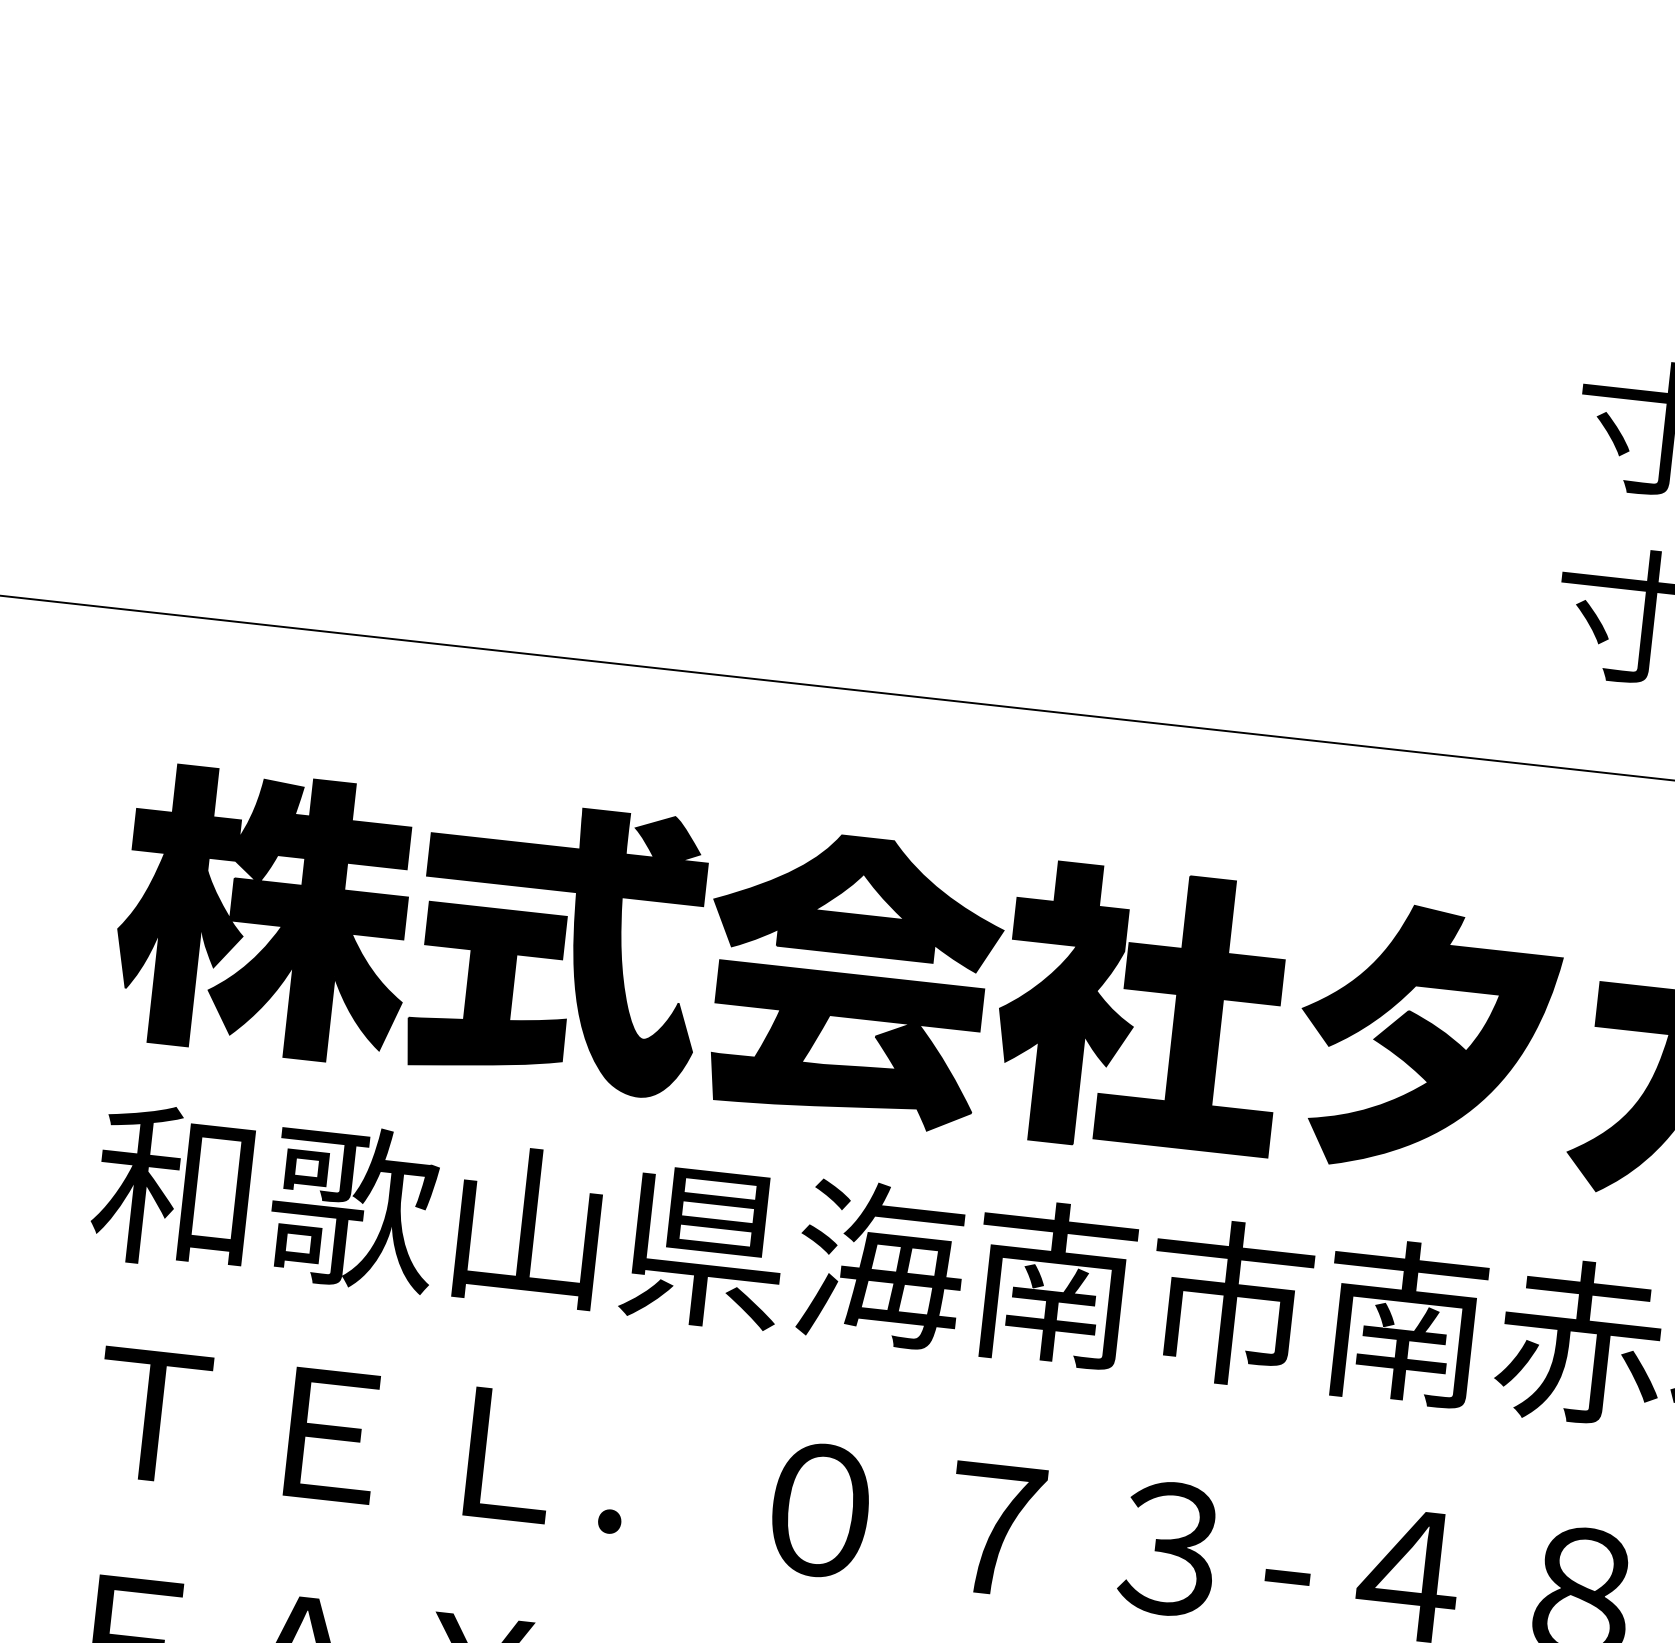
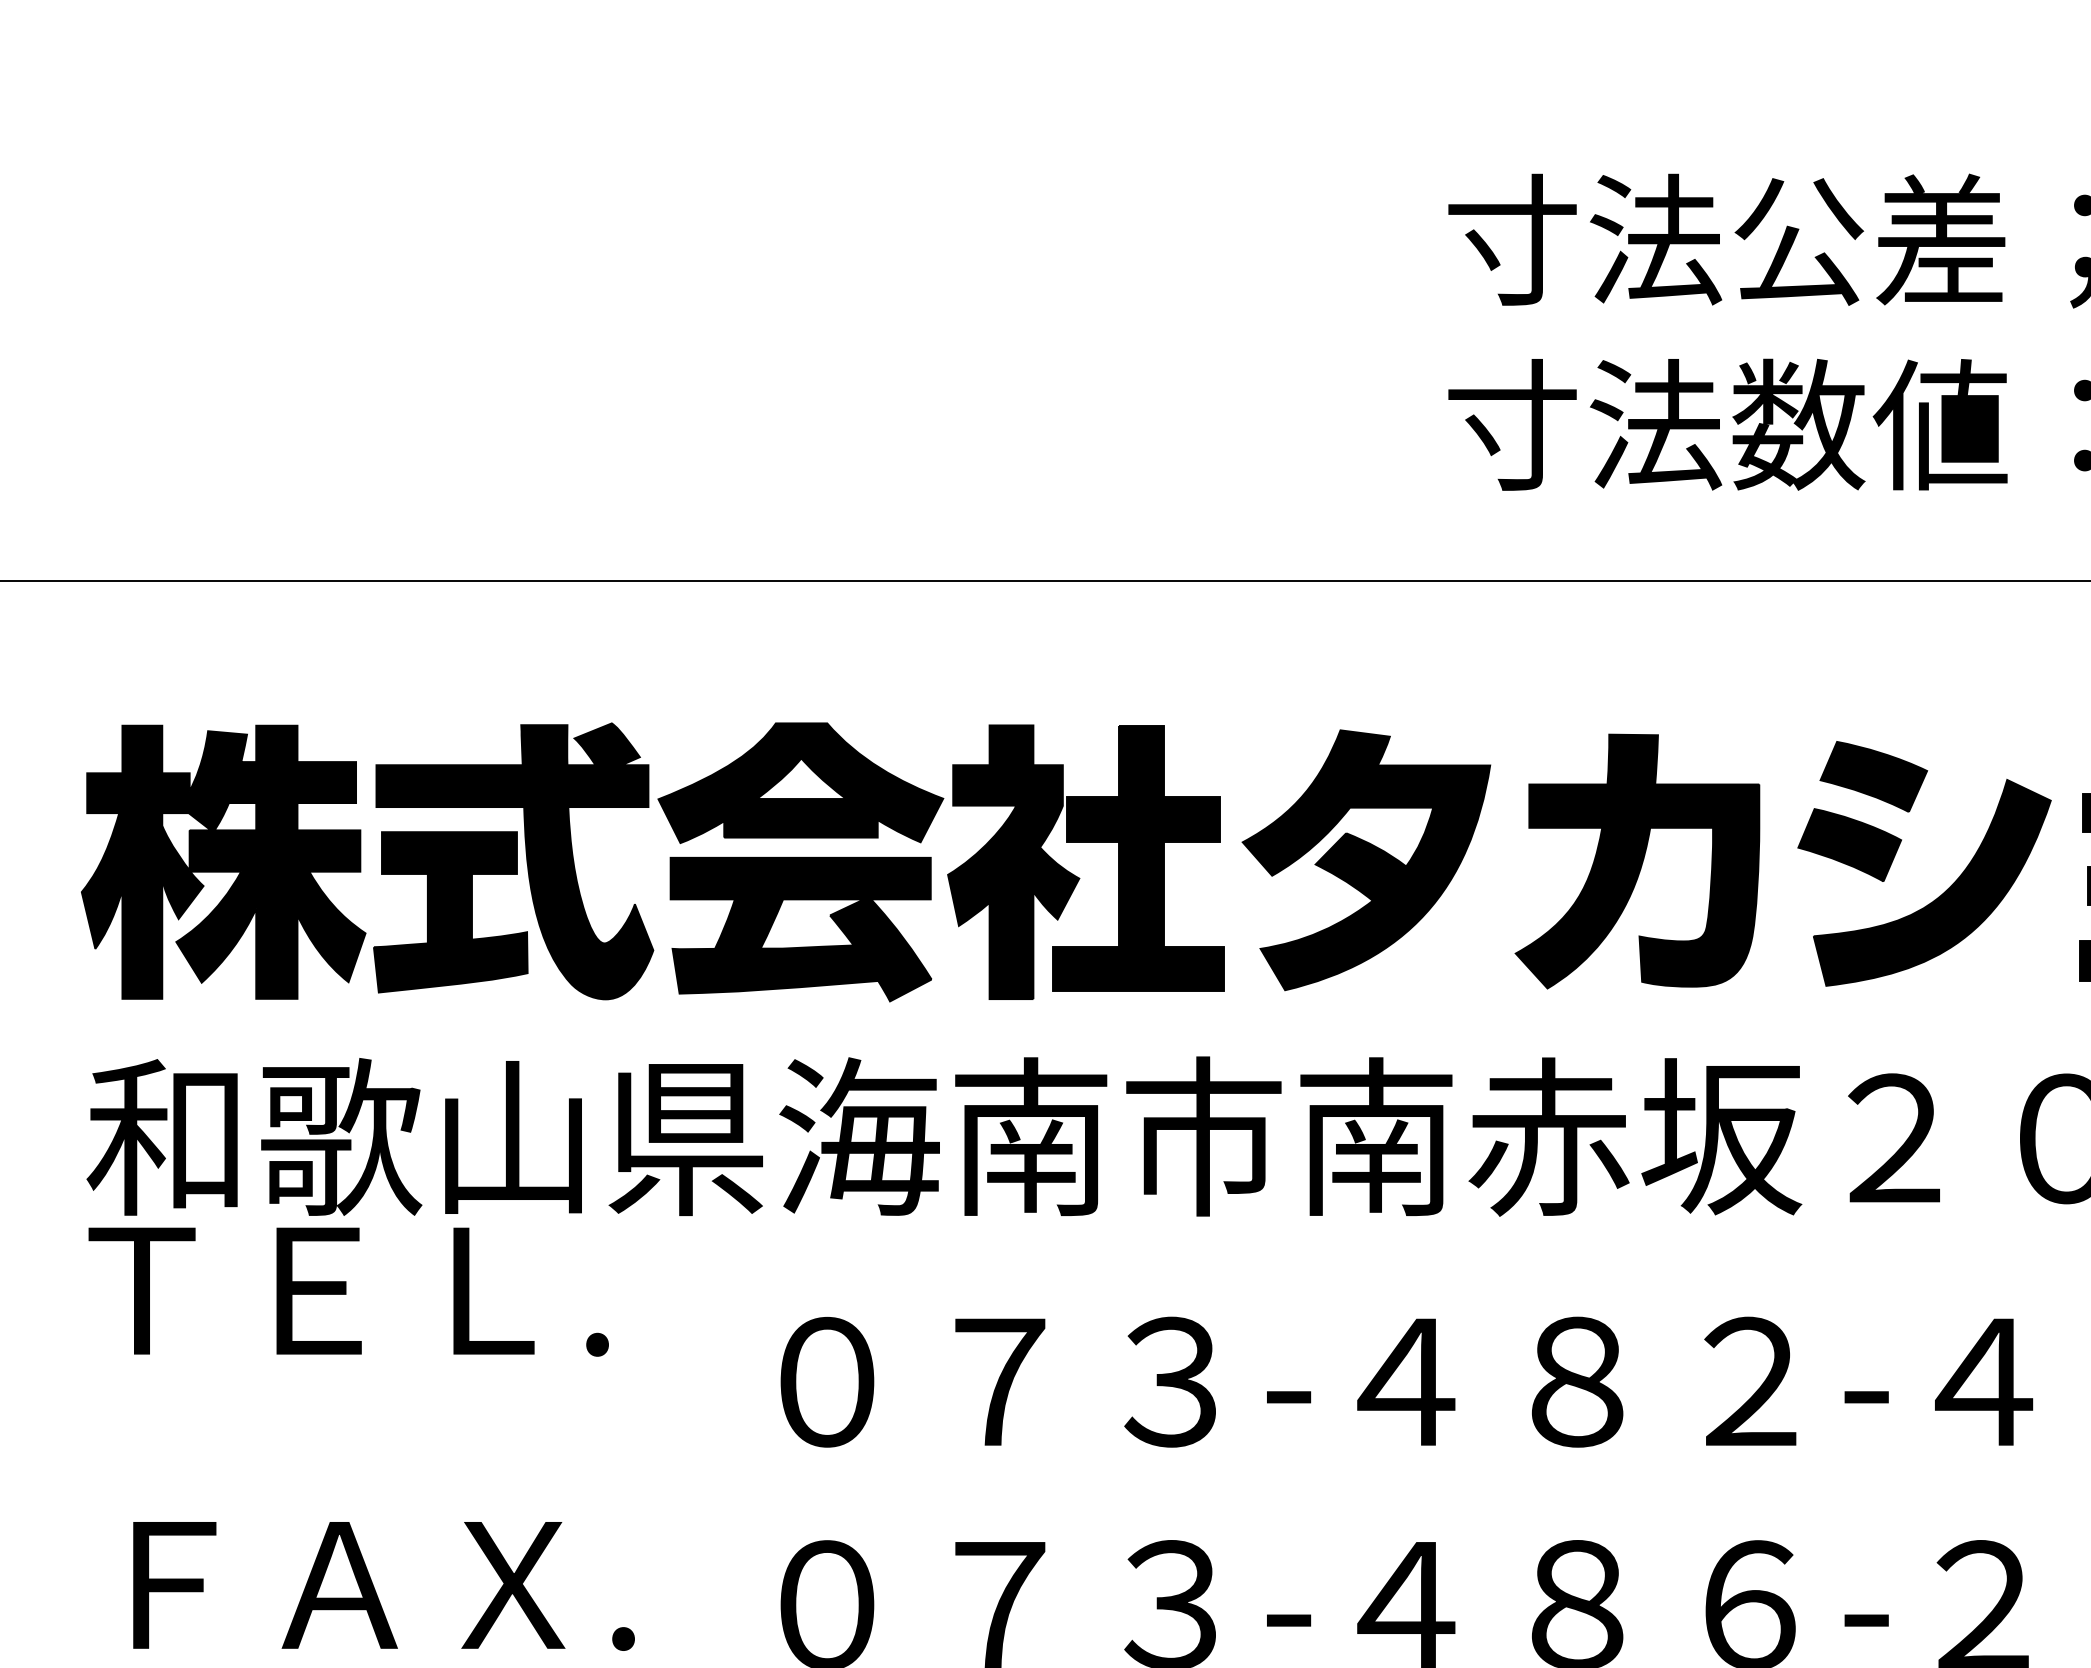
text: (362, 1439) -> (348, 1291), moved

